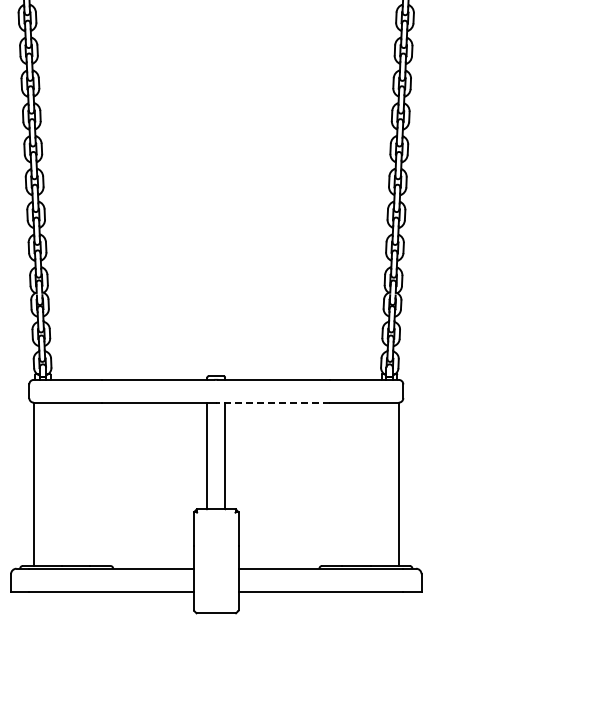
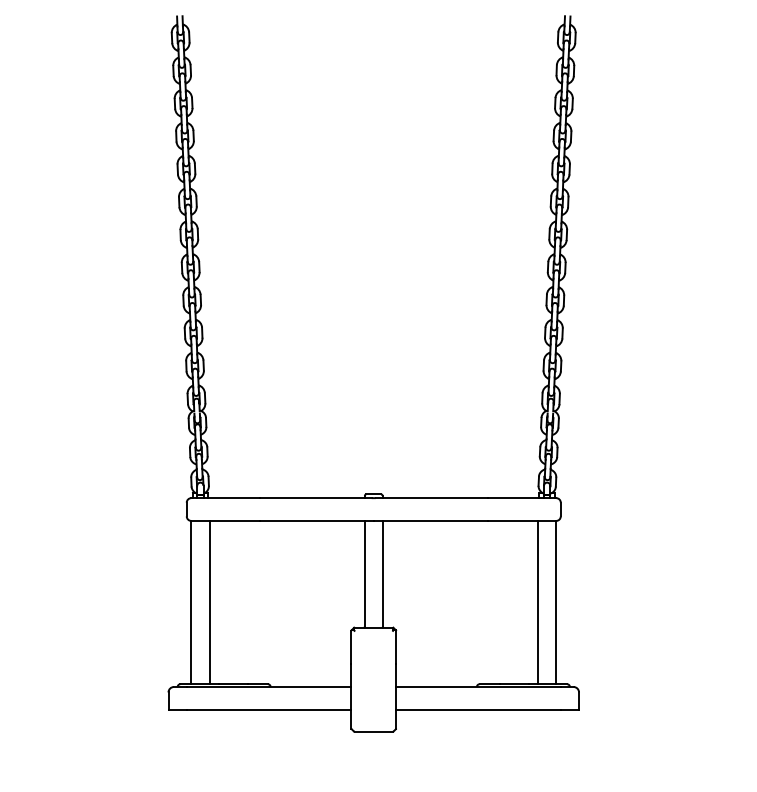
line: (273, 402) -> (430, 520), dashed -> solid
line: (52, 484) -> (209, 602), added
line: (381, 484) -> (538, 602), added

